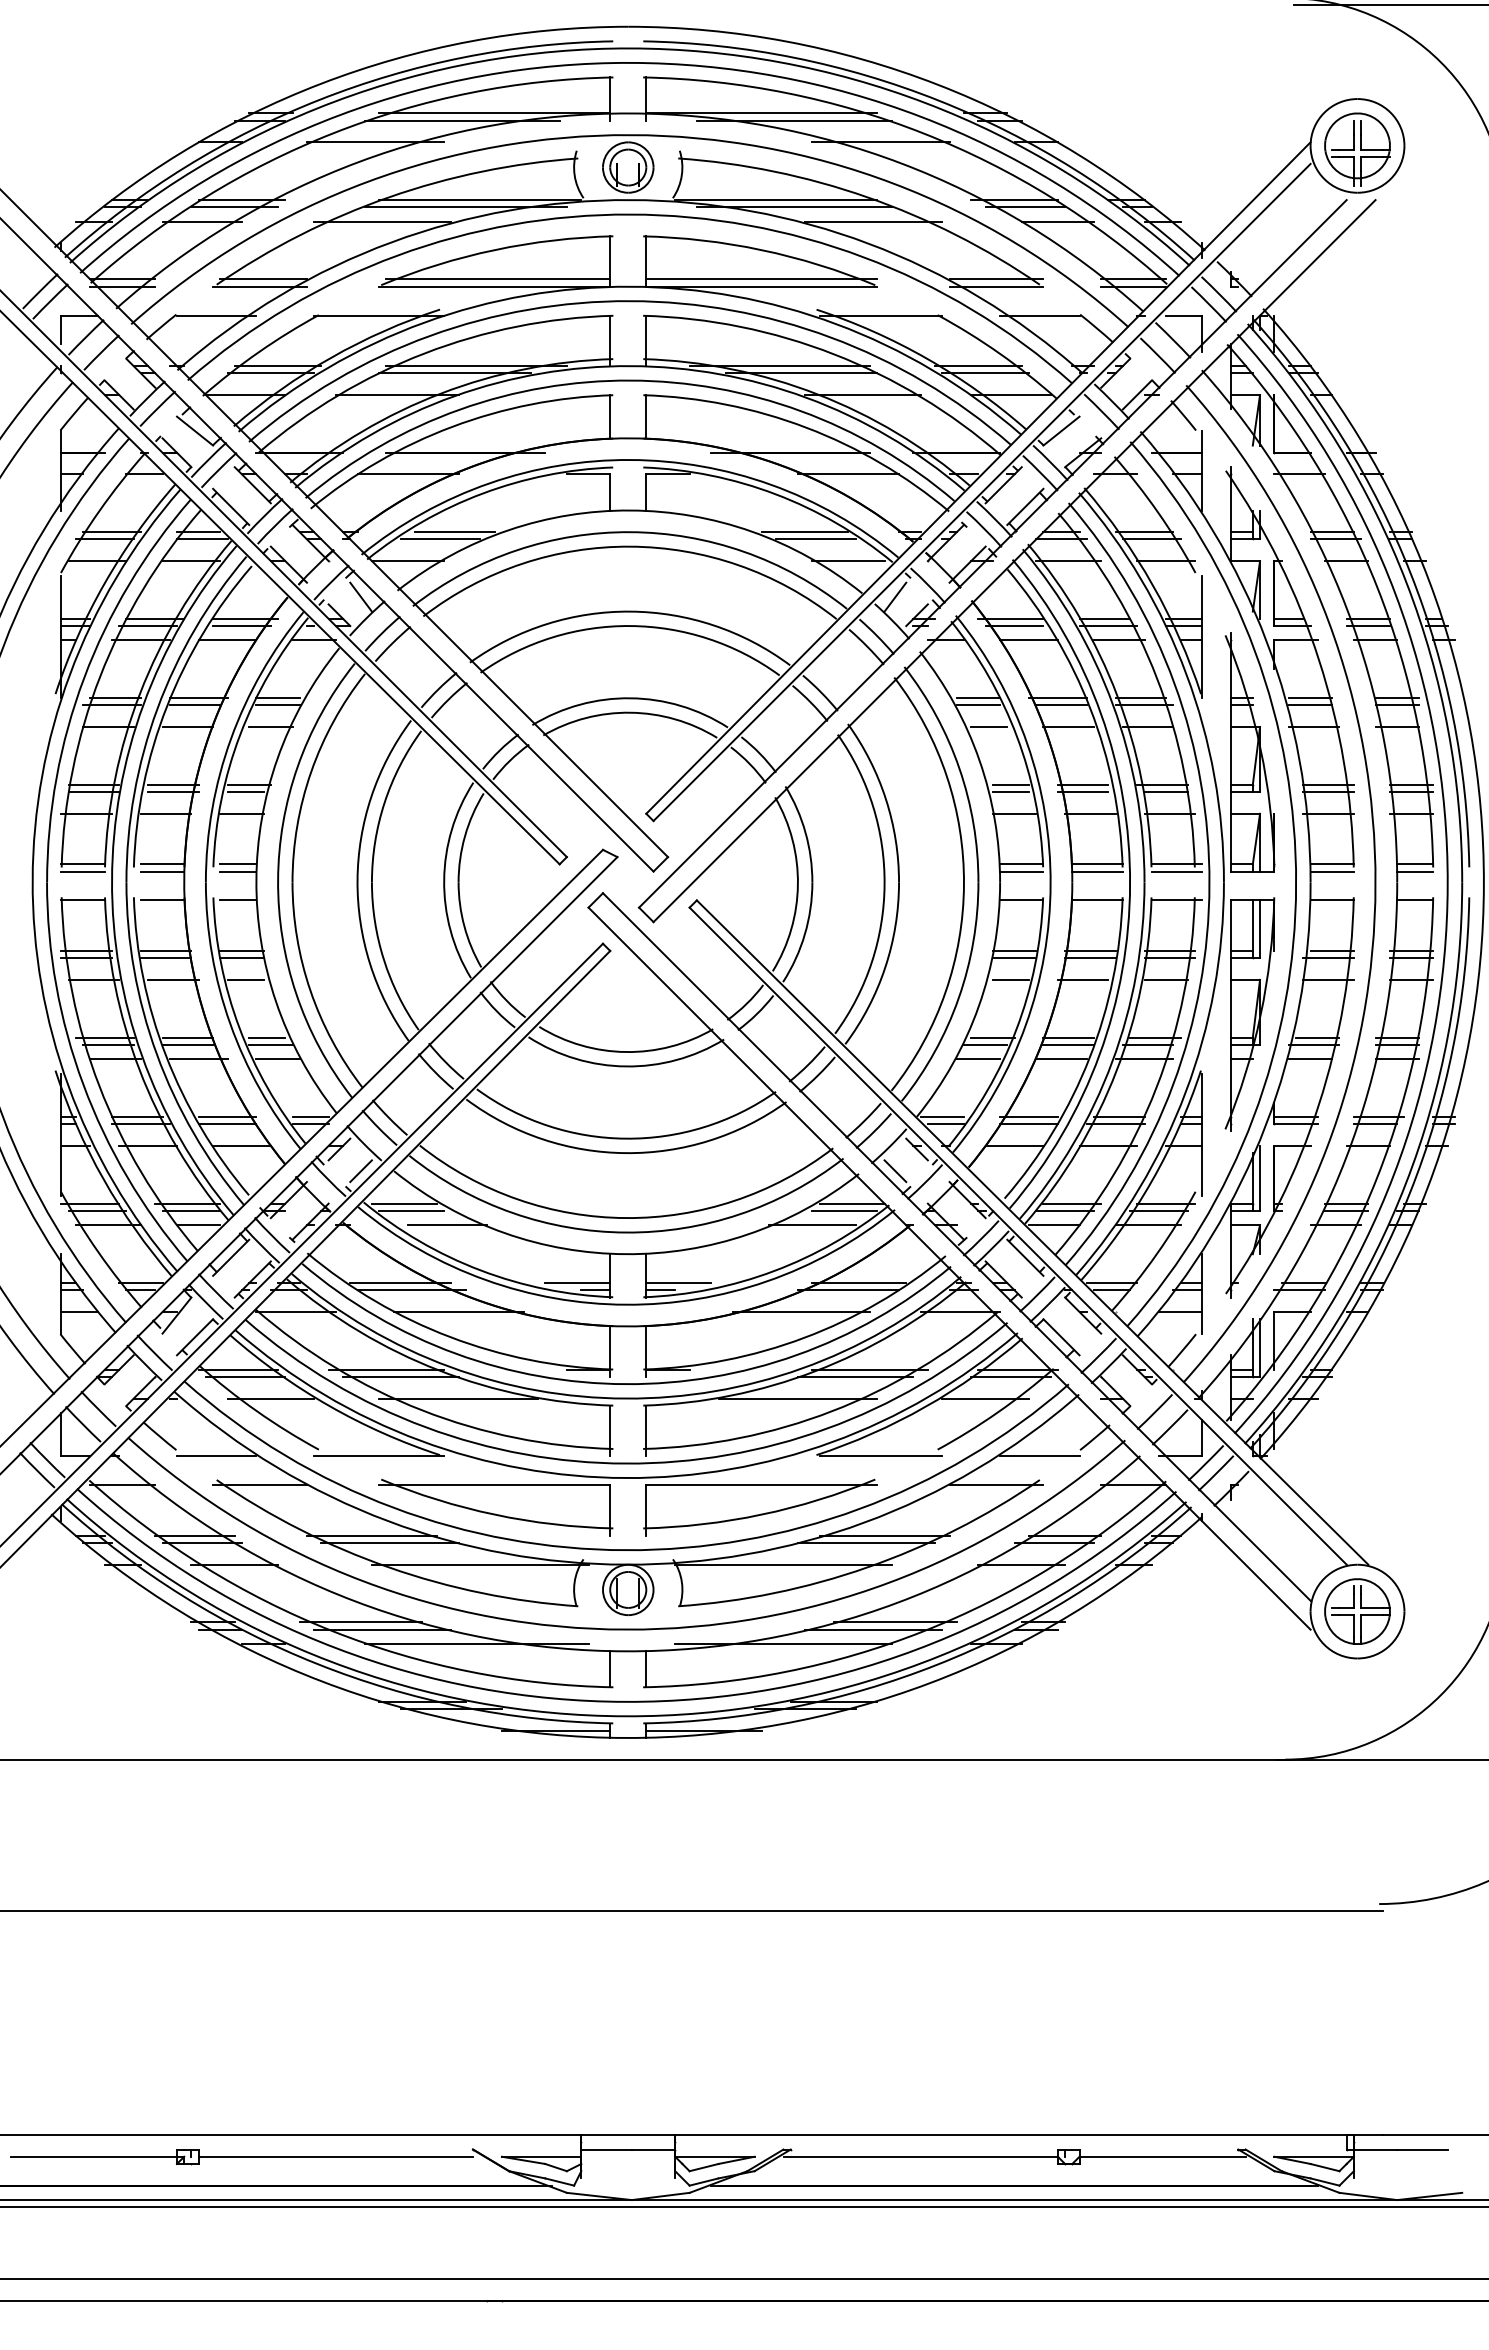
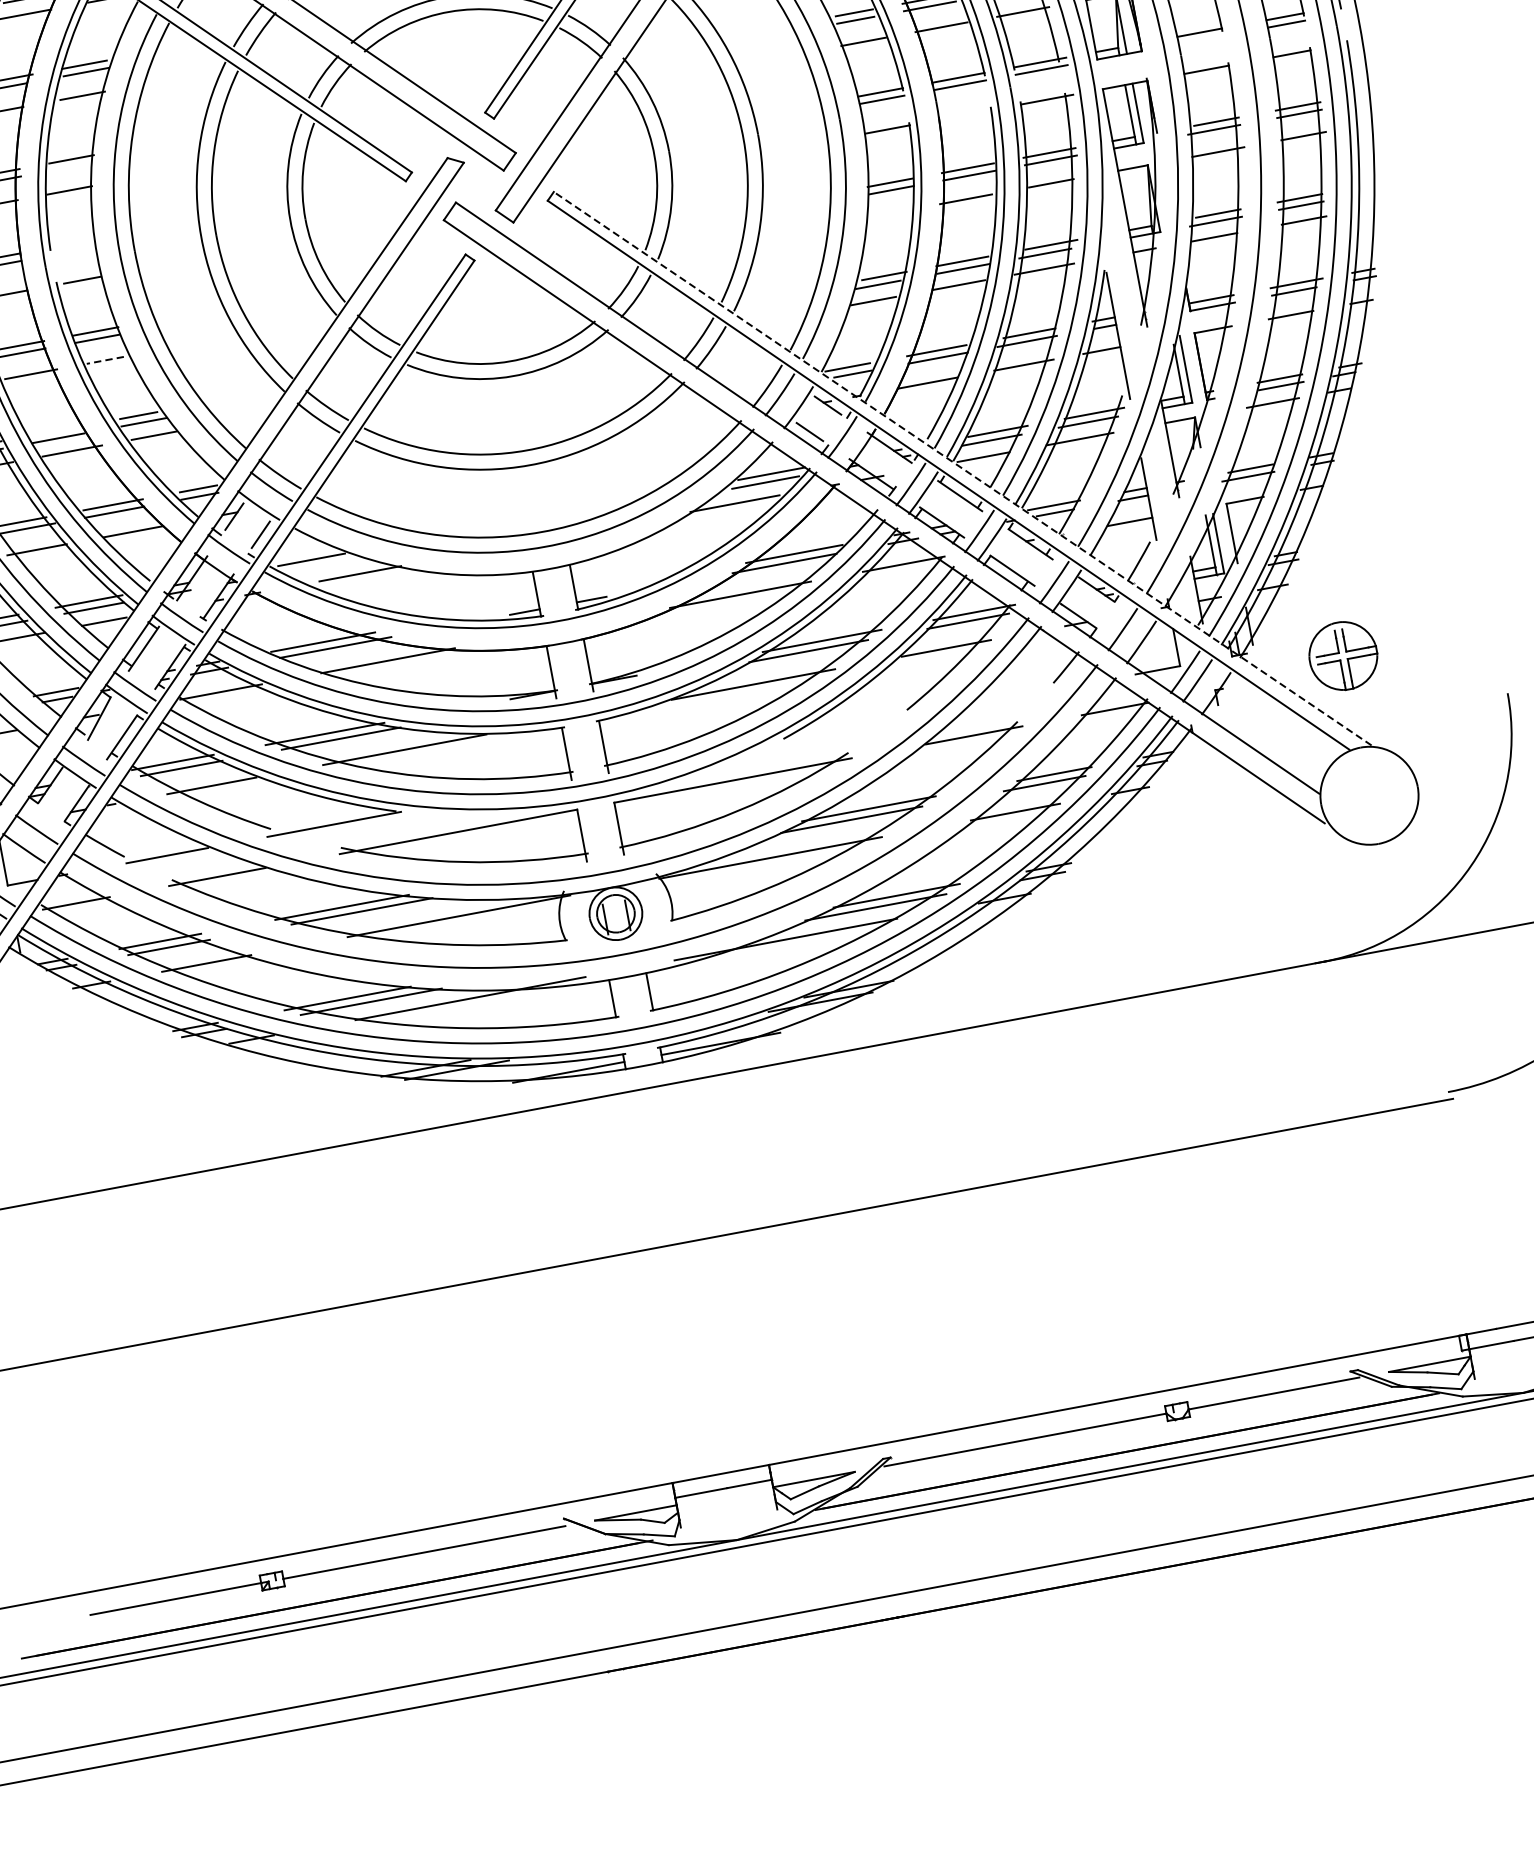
line: (245, 792) -> (69, 167), removed
line: (238, 864) -> (75, 243), removed
line: (238, 871) -> (77, 250), removed
line: (1331, 871) -> (1200, 40), removed
line: (1097, 900) -> (965, 115), removed
line: (245, 979) -> (105, 360), solid -> dashed
line: (1010, 979) -> (891, 212), removed
line: (187, 1037) -> (56, 430), removed
line: (411, 1210) -> (320, 565), removed
line: (1032, 1232) -> (962, 468), solid -> dashed
line: (577, 1283) -> (504, 608), removed
line: (678, 1283) -> (608, 589), removed
line: (880, 1456) -> (849, 728), removed
line: (1039, 1456) -> (1012, 697), removed
part: (1357, 1611) -> (1343, 655), moved

